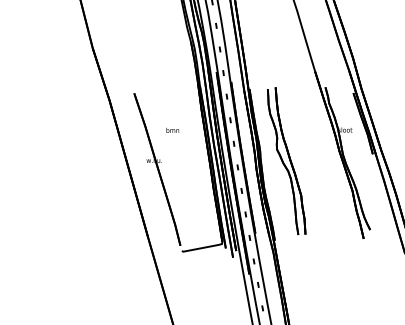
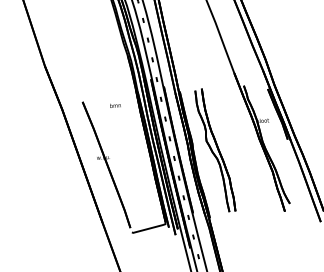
text: (172, 129) -> (115, 104), moved

